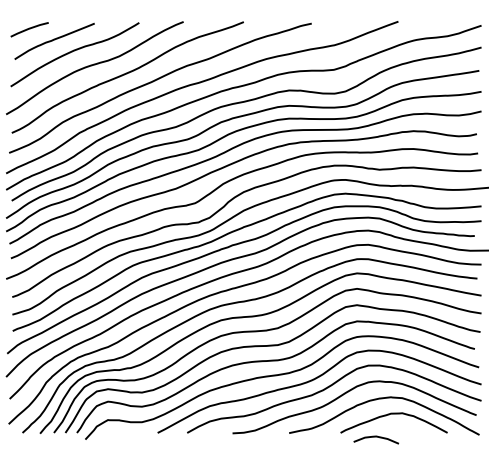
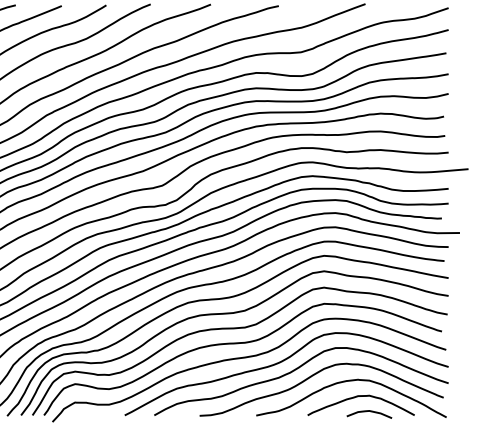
curve: (376, 437) -> (369, 411), moved

